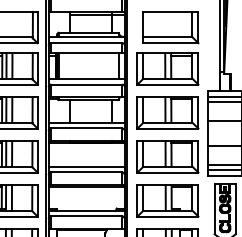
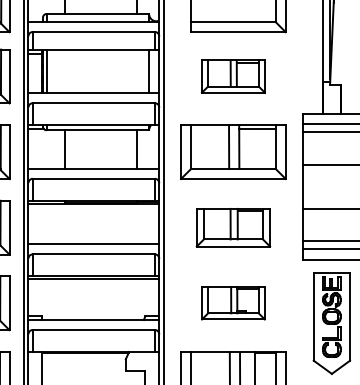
part: (167, 68) -> (232, 75), size x0.6
part: (167, 156) -> (232, 226), size x0.7
part: (167, 200) -> (232, 302), size x0.6

